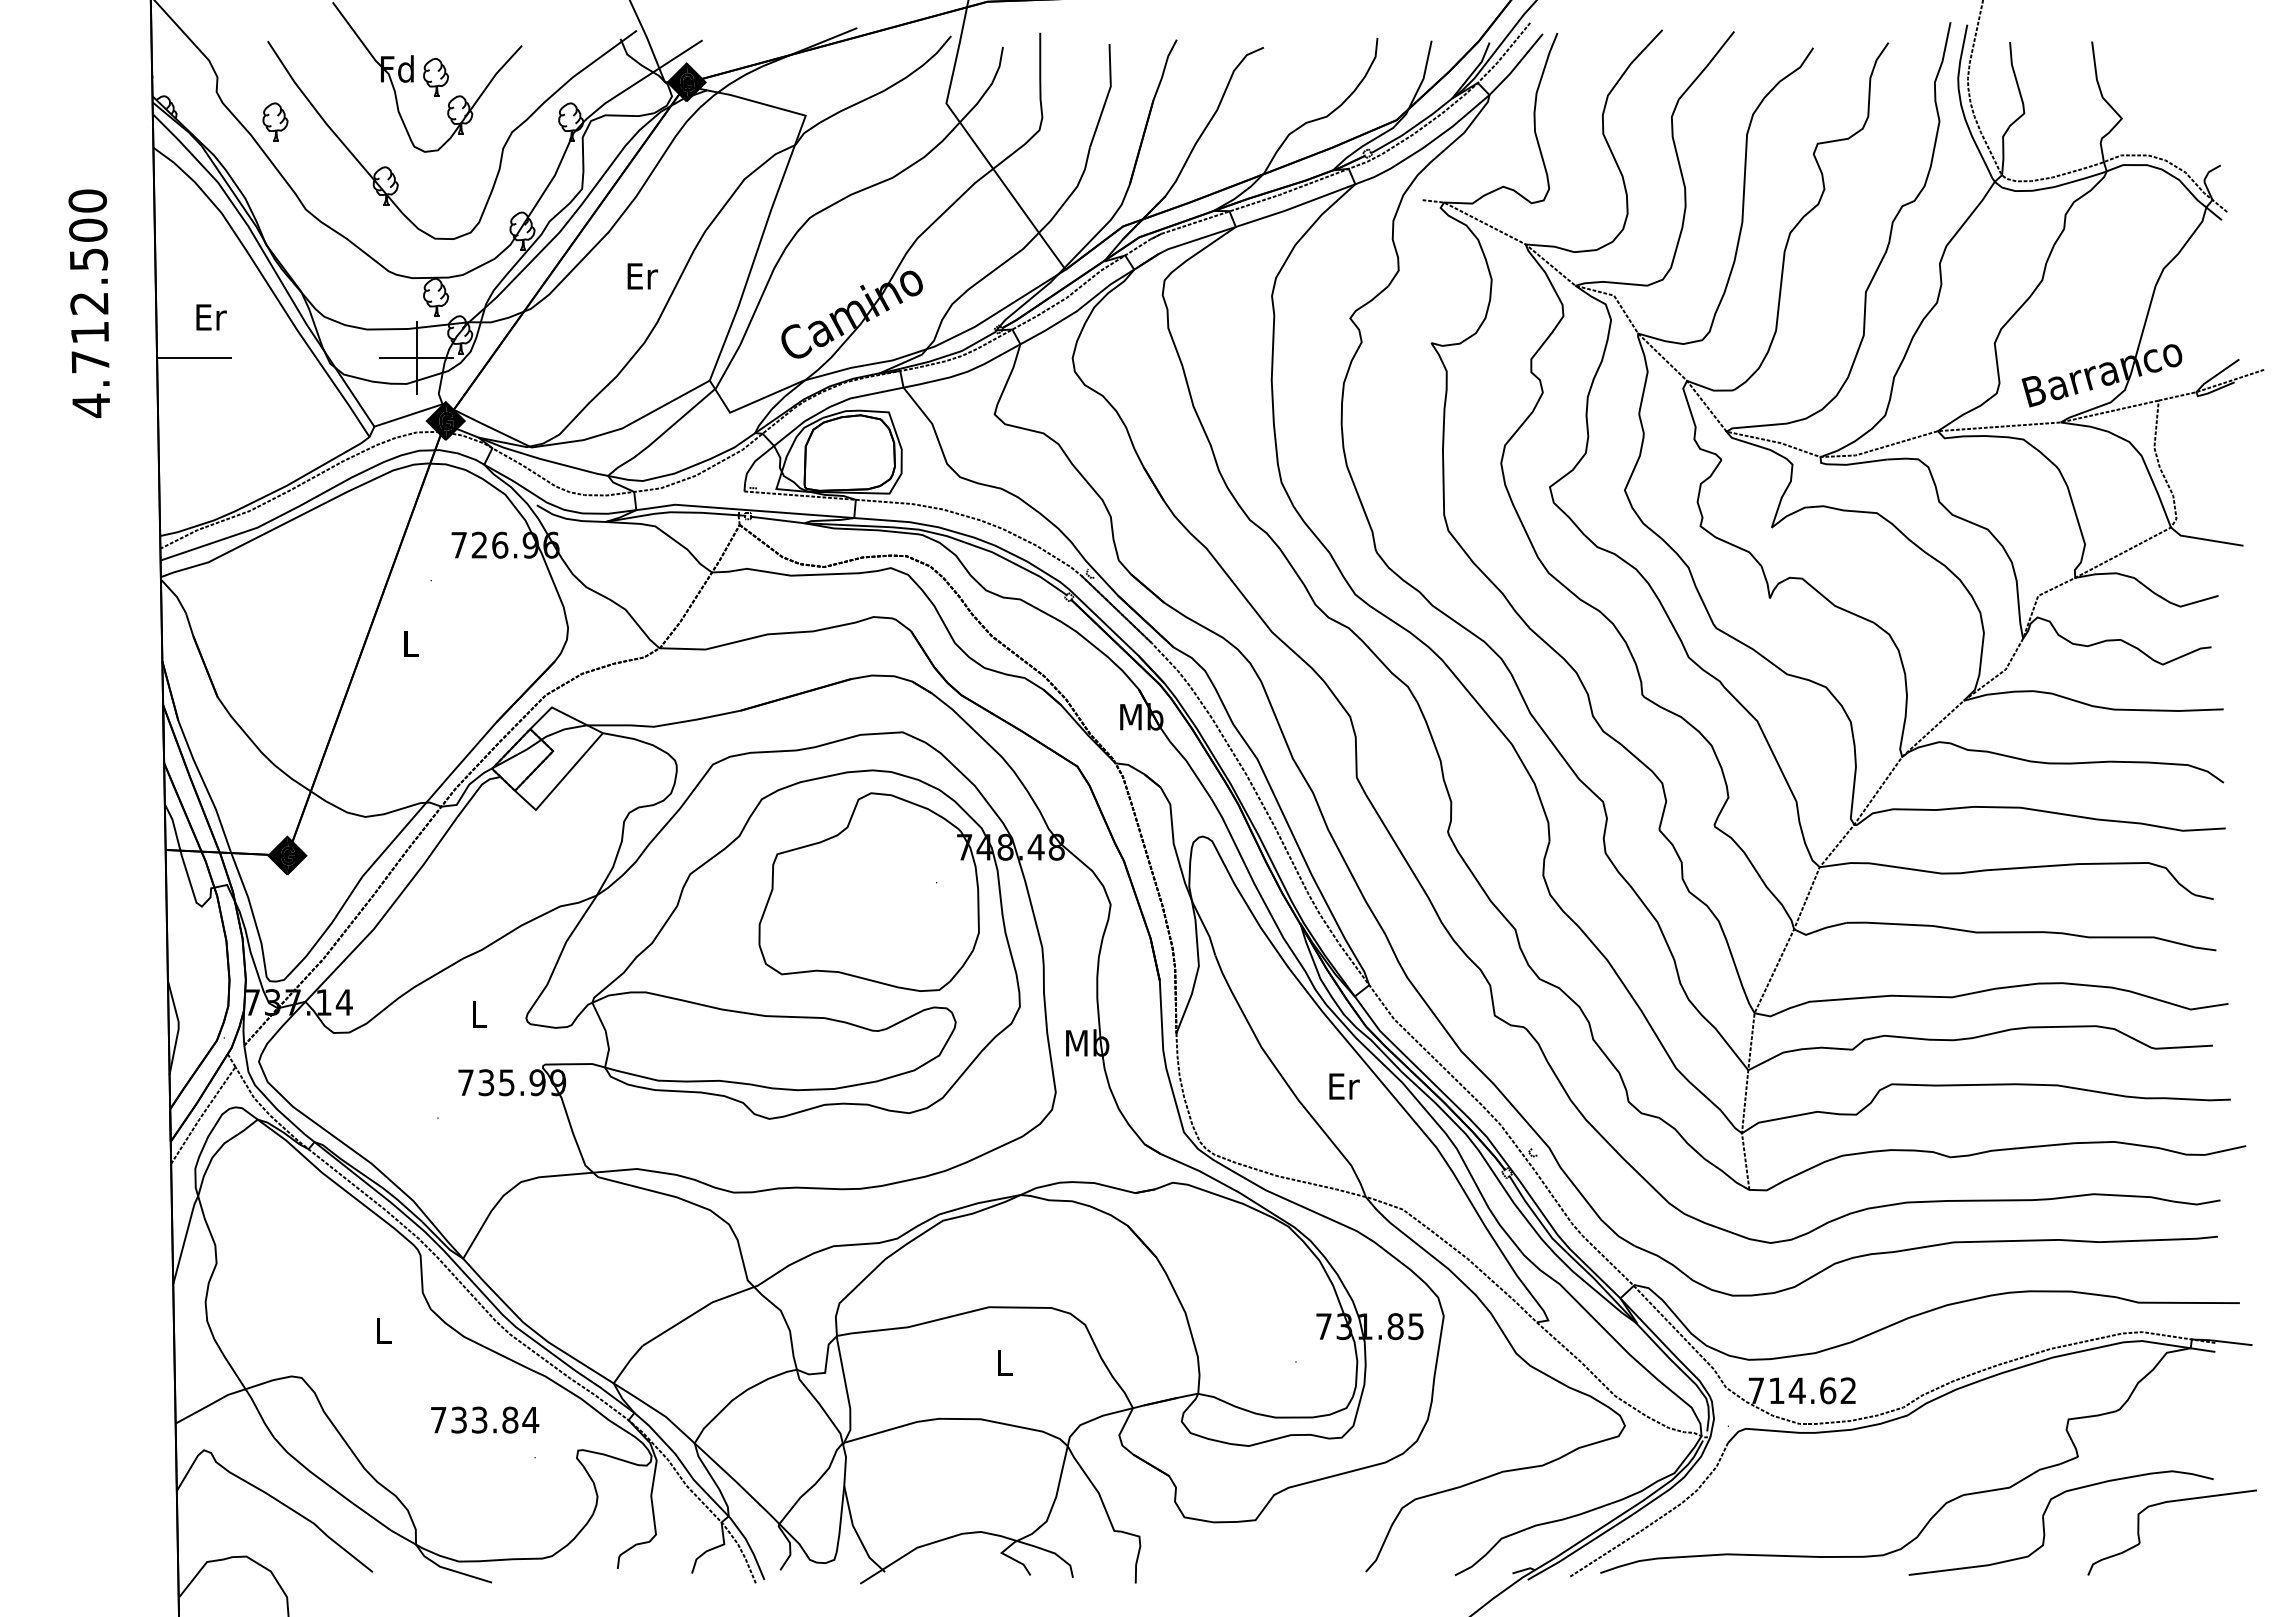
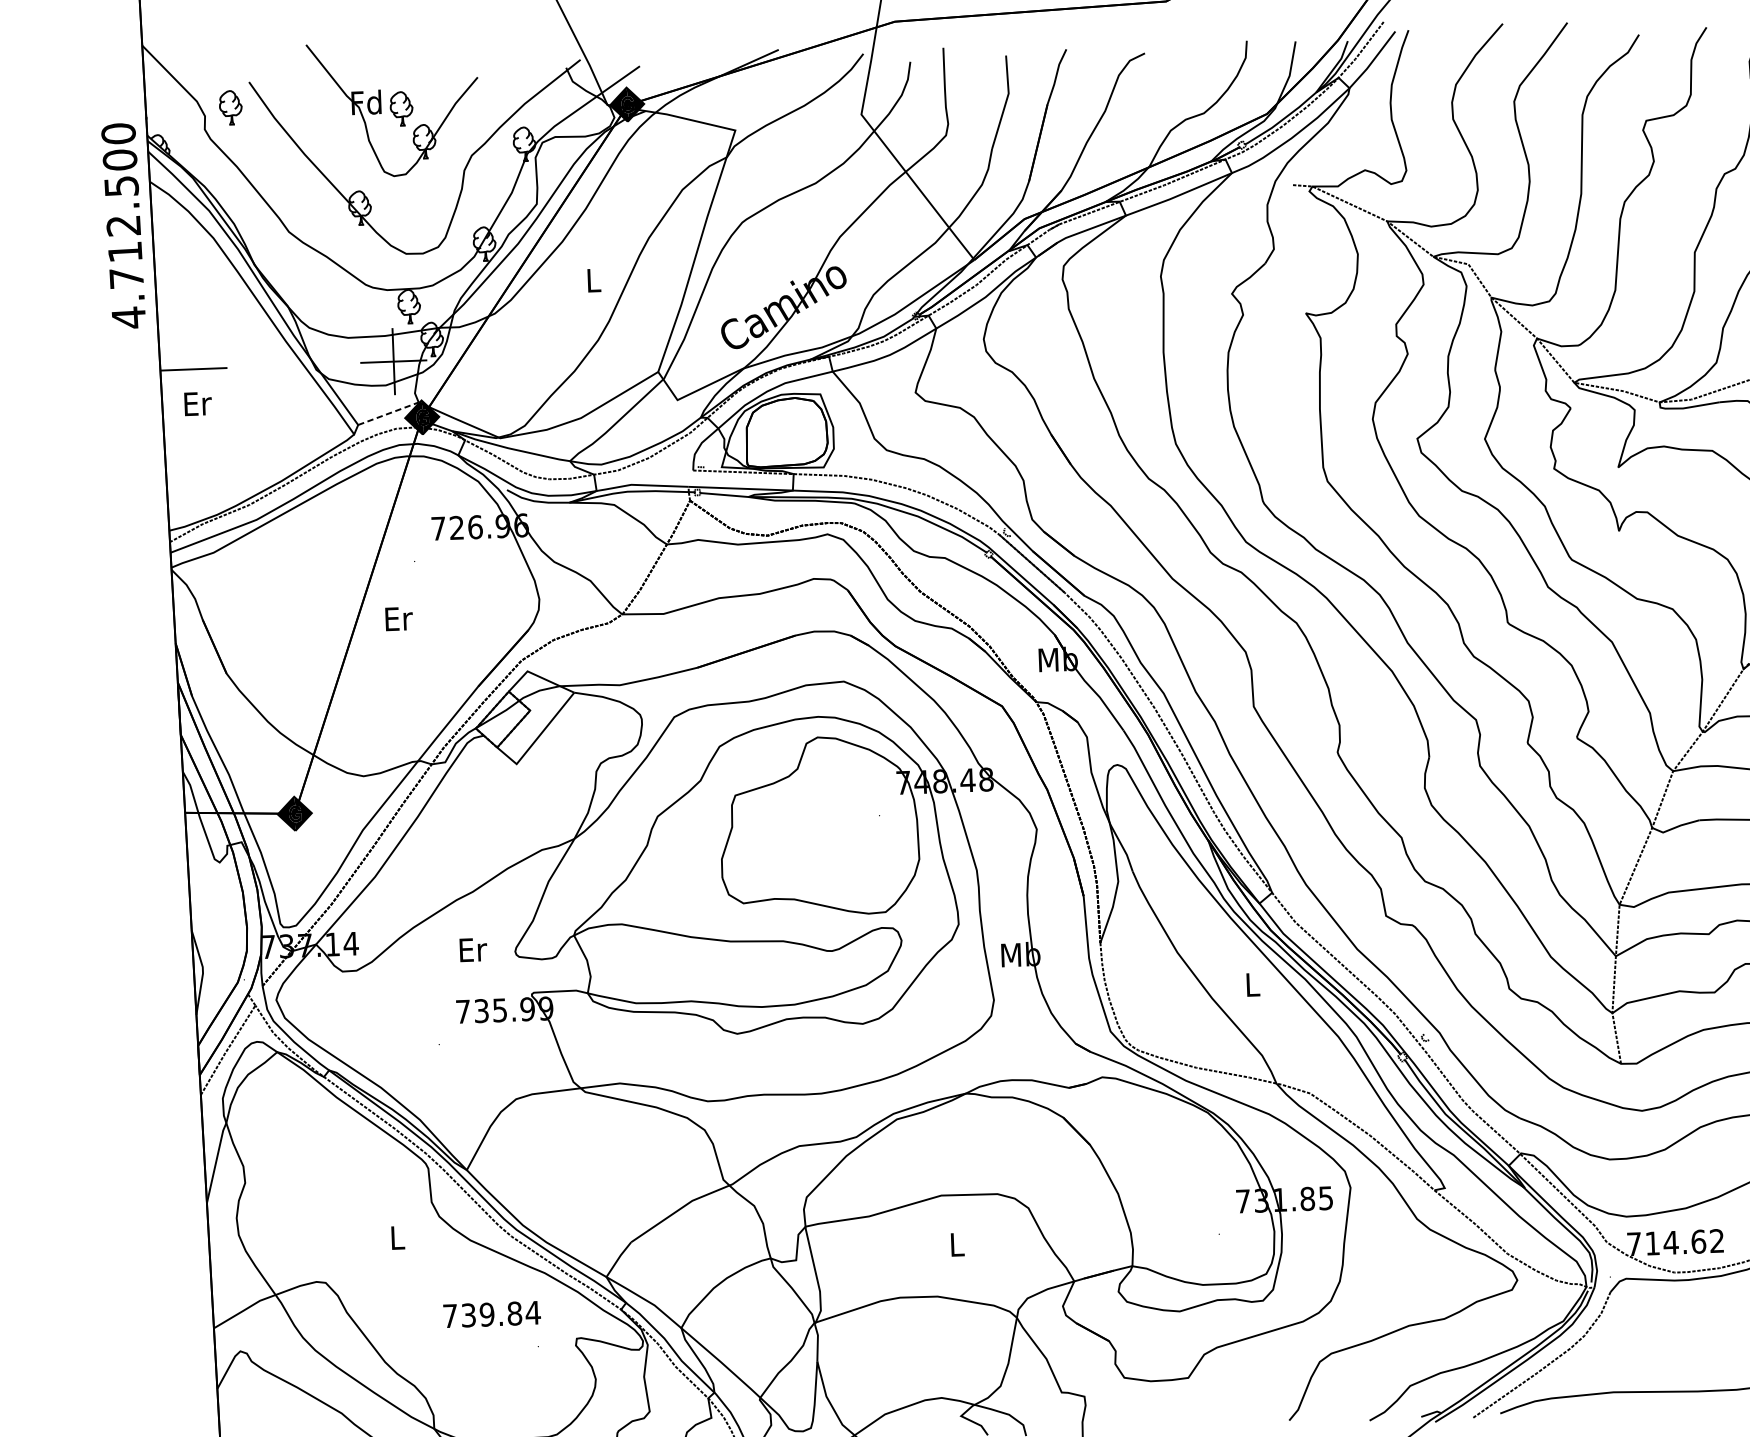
part: (275, 121) -> (230, 107), moved
text: (642, 276) -> (594, 280), Er -> L
text: (88, 303) -> (122, 225), moved
text: (211, 317) -> (198, 403), moved
line: (408, 415) -> (388, 413), solid -> dashed
text: (411, 643) -> (399, 618), L -> Er
text: (480, 1014) -> (473, 949), L -> Er
text: (1344, 1086) -> (1253, 984), Er -> L
text: (479, 1419) -> (487, 1314), 733.84 -> 739.84

